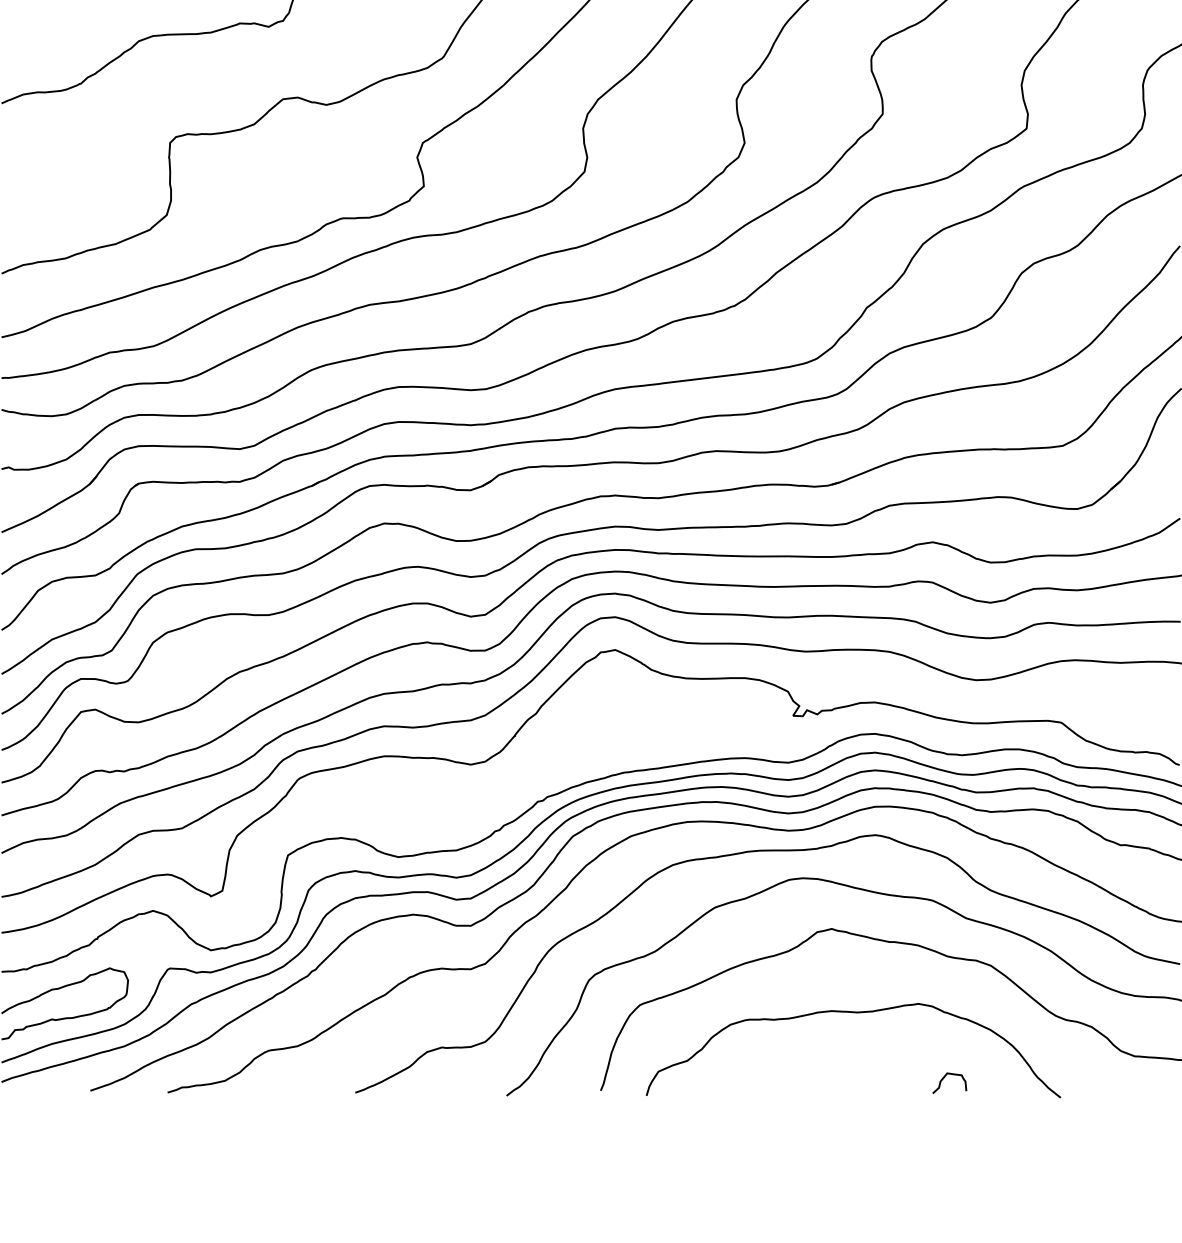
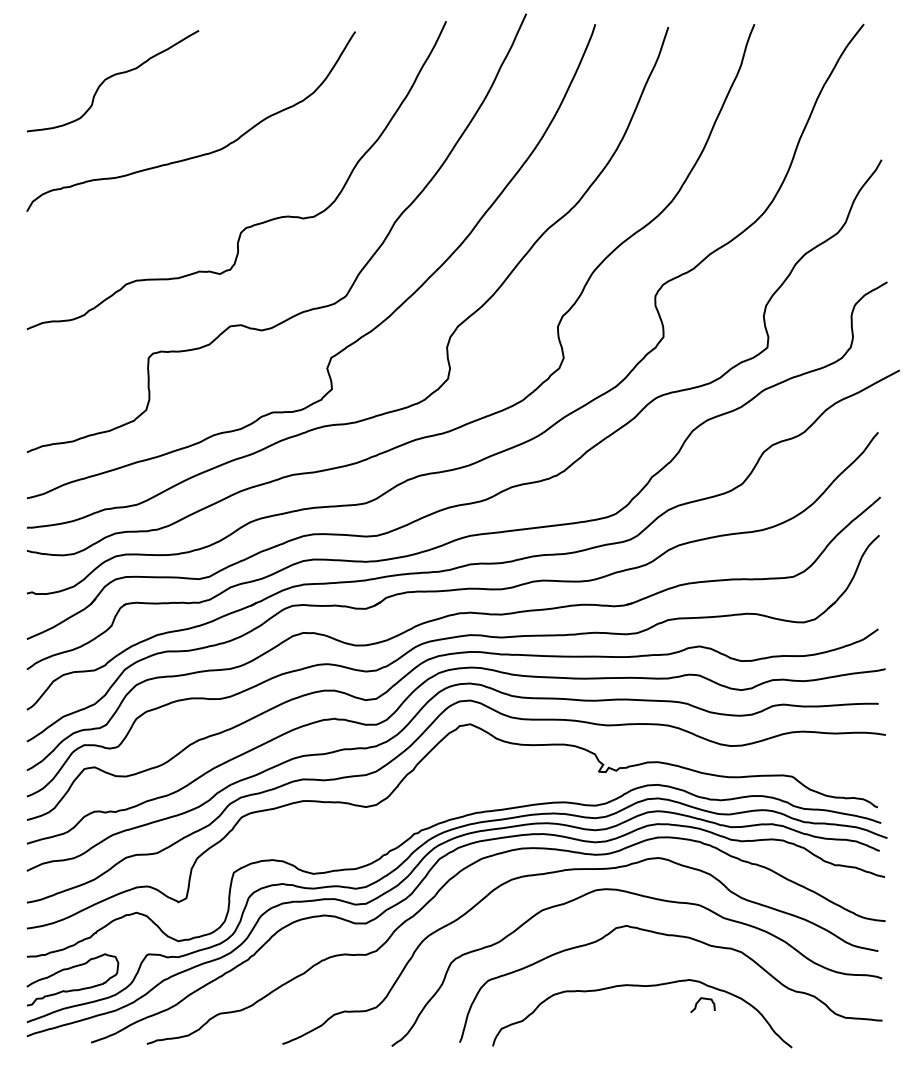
curve: (945, 1078) -> (699, 1001), moved

